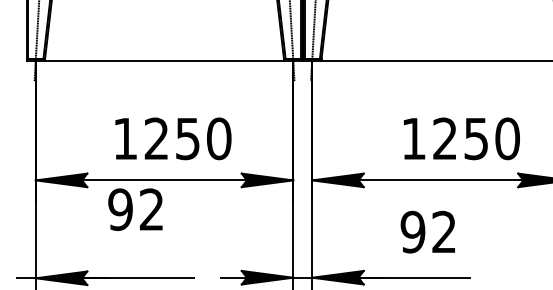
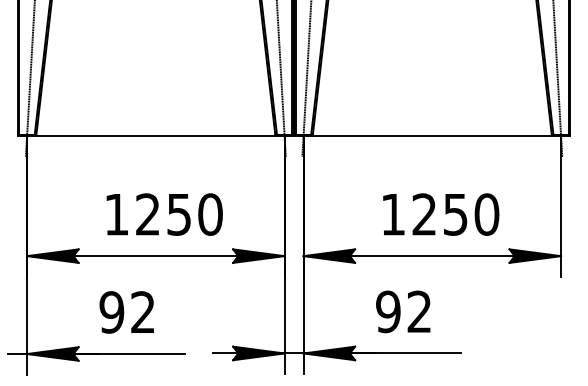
text: (462, 138) -> (441, 214), moved
text: (135, 209) -> (126, 312), moved
text: (428, 231) -> (403, 311), moved

